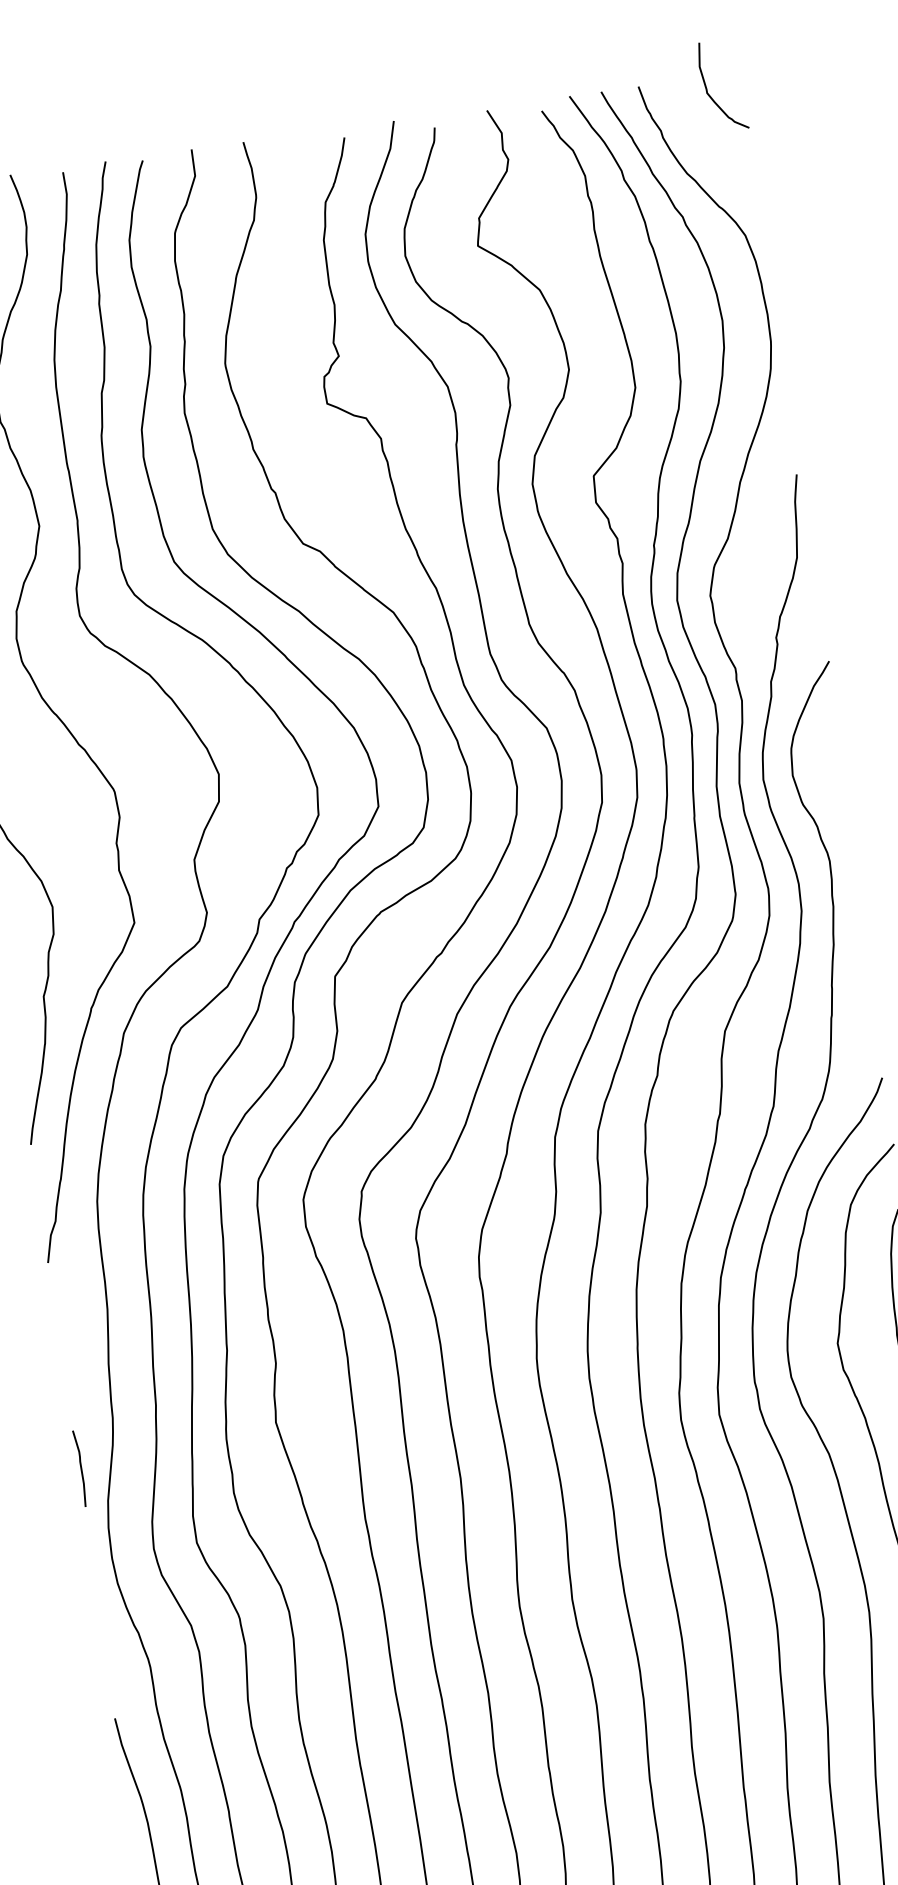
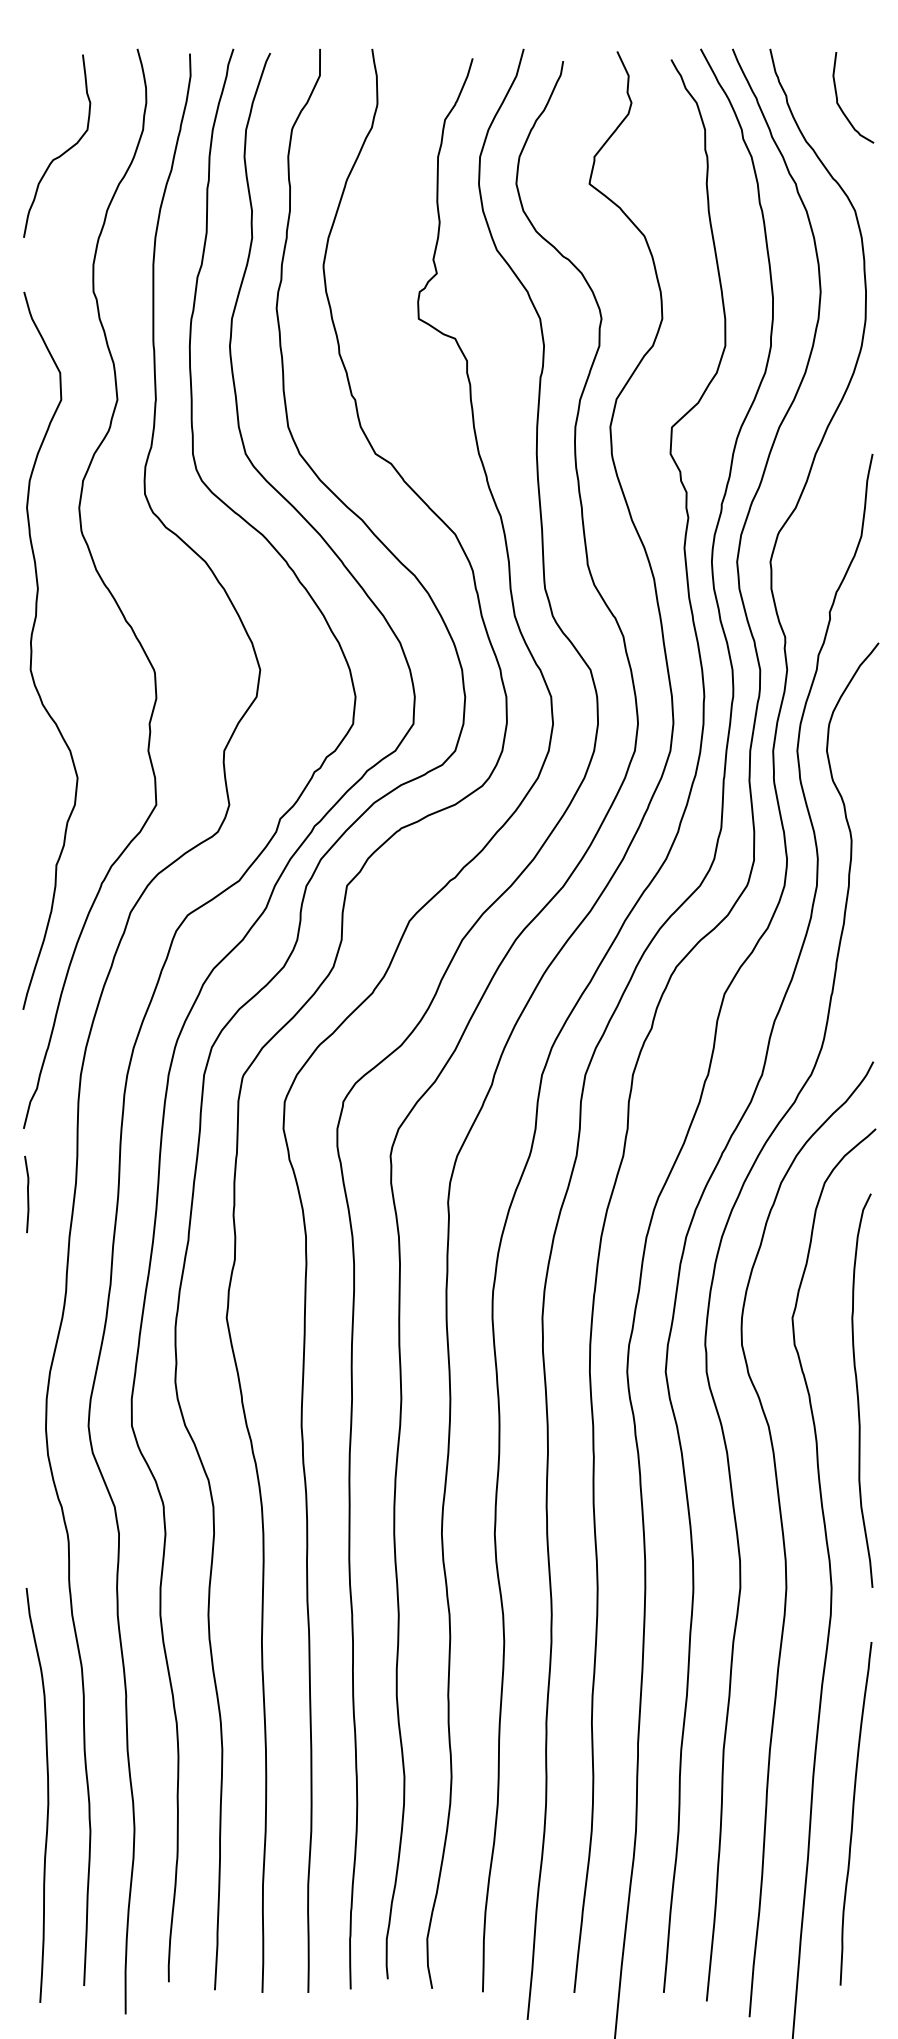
curve: (712, 97) -> (841, 107), moved
curve: (80, 1468) -> (27, 1194), moved

